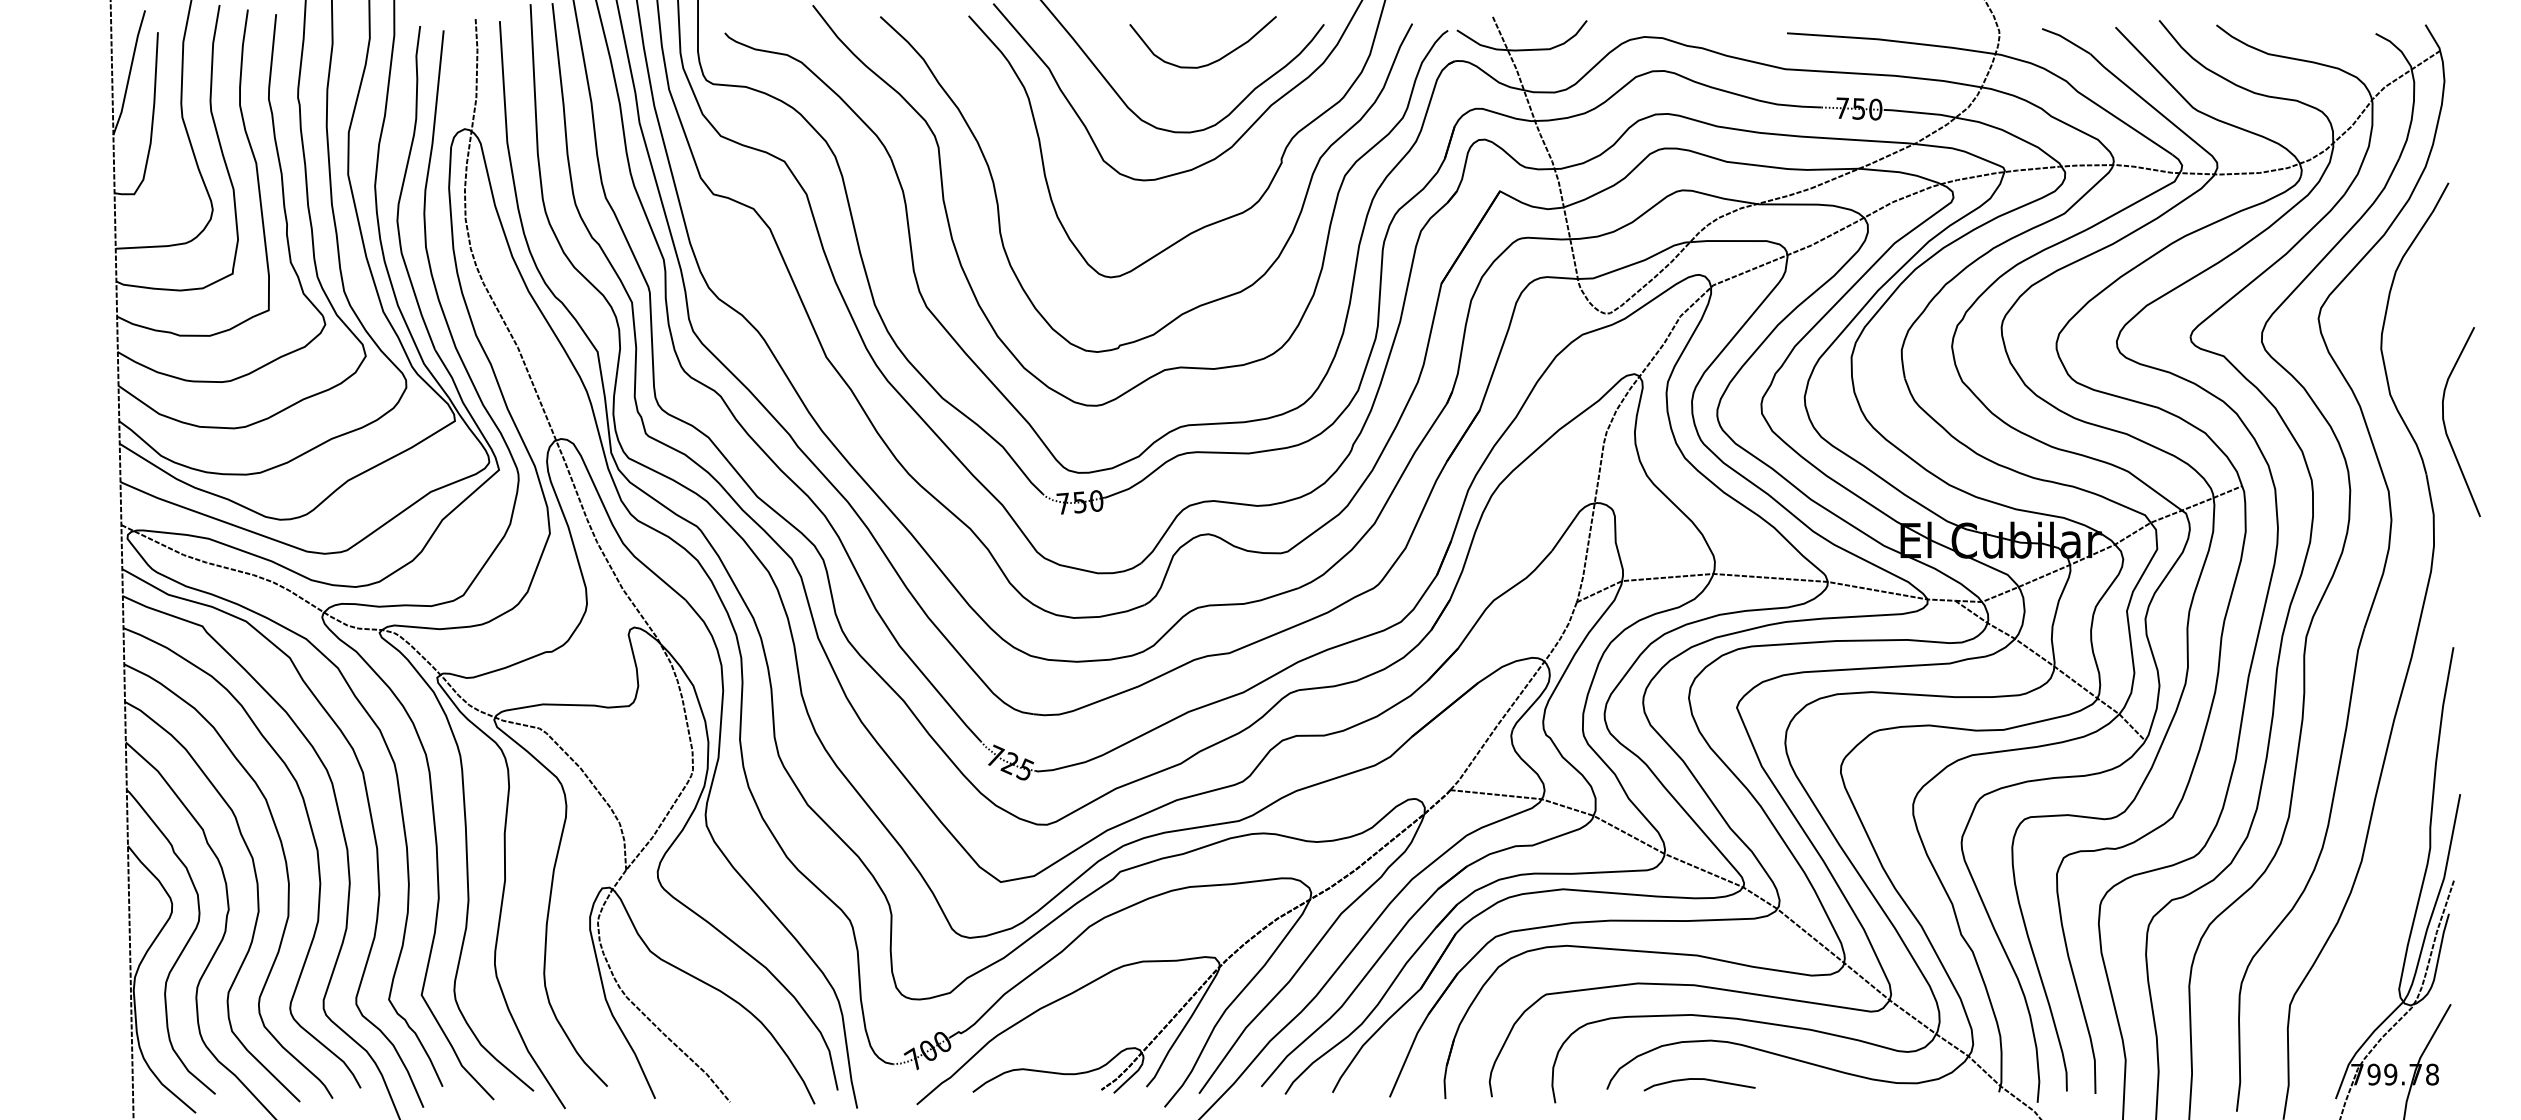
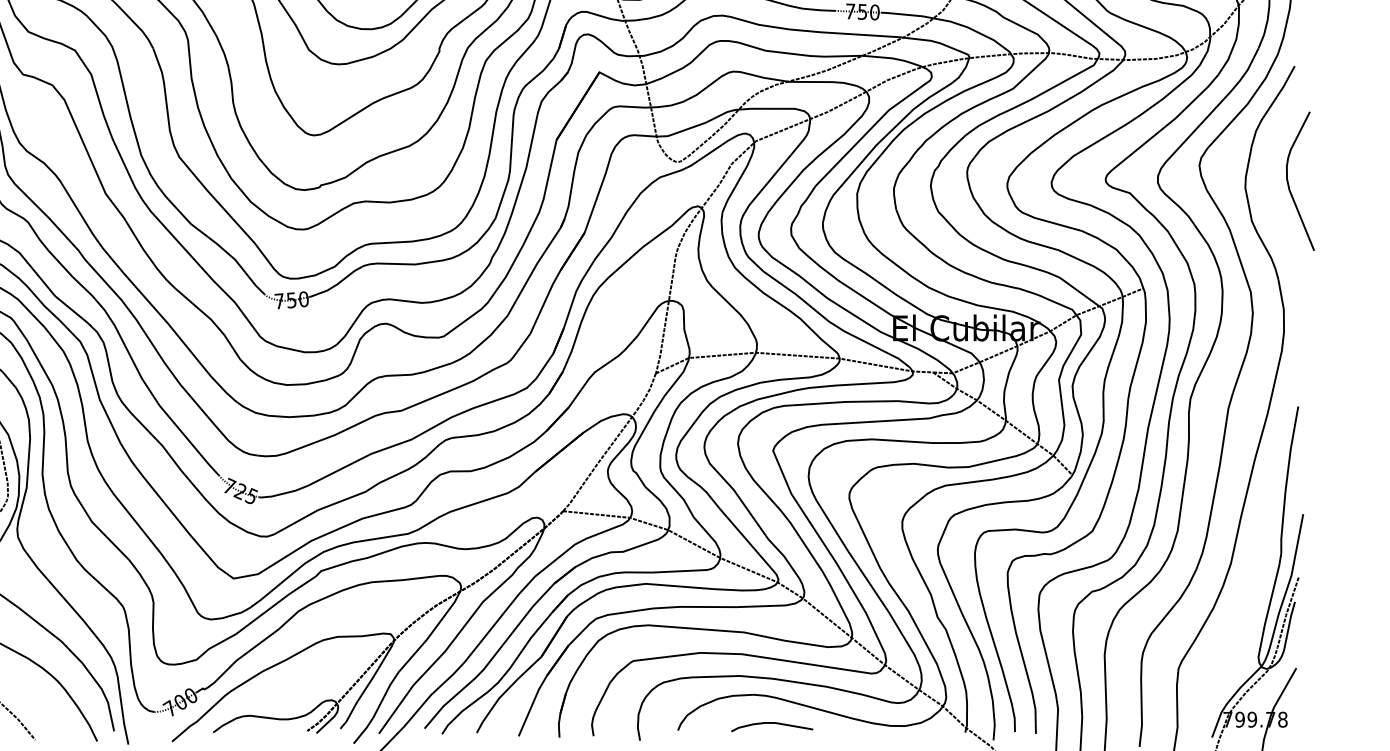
curve: (2445, 424) -> (1288, 183), moved
curve: (1699, 1079) -> (772, 723), moved

